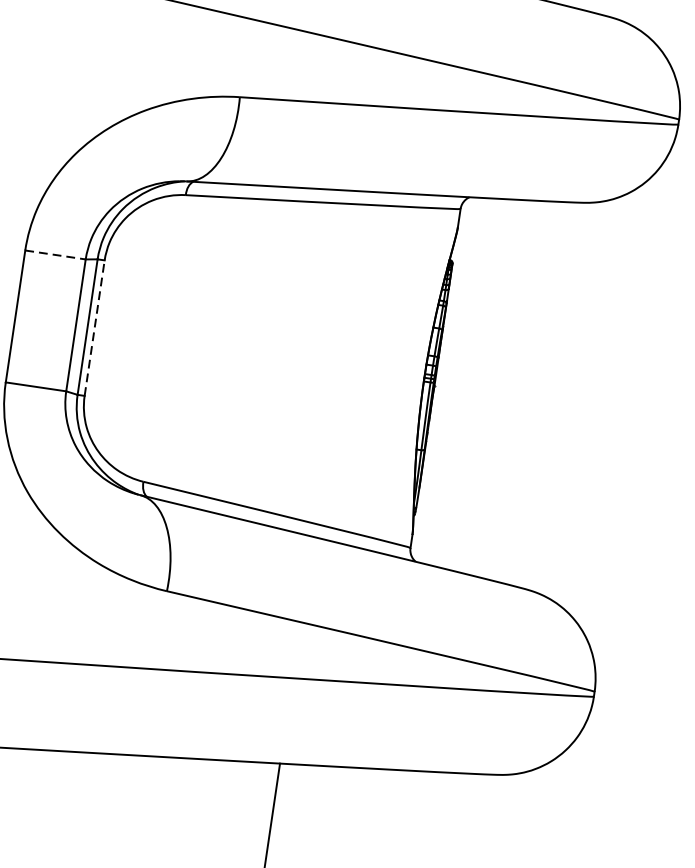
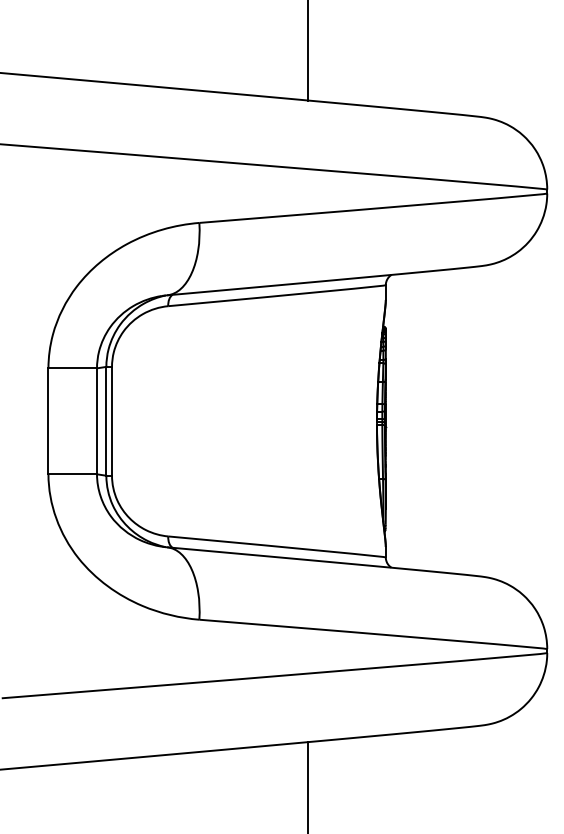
line: (56, 255) -> (73, 368), dashed -> solid
line: (95, 327) -> (112, 420), dashed -> solid

